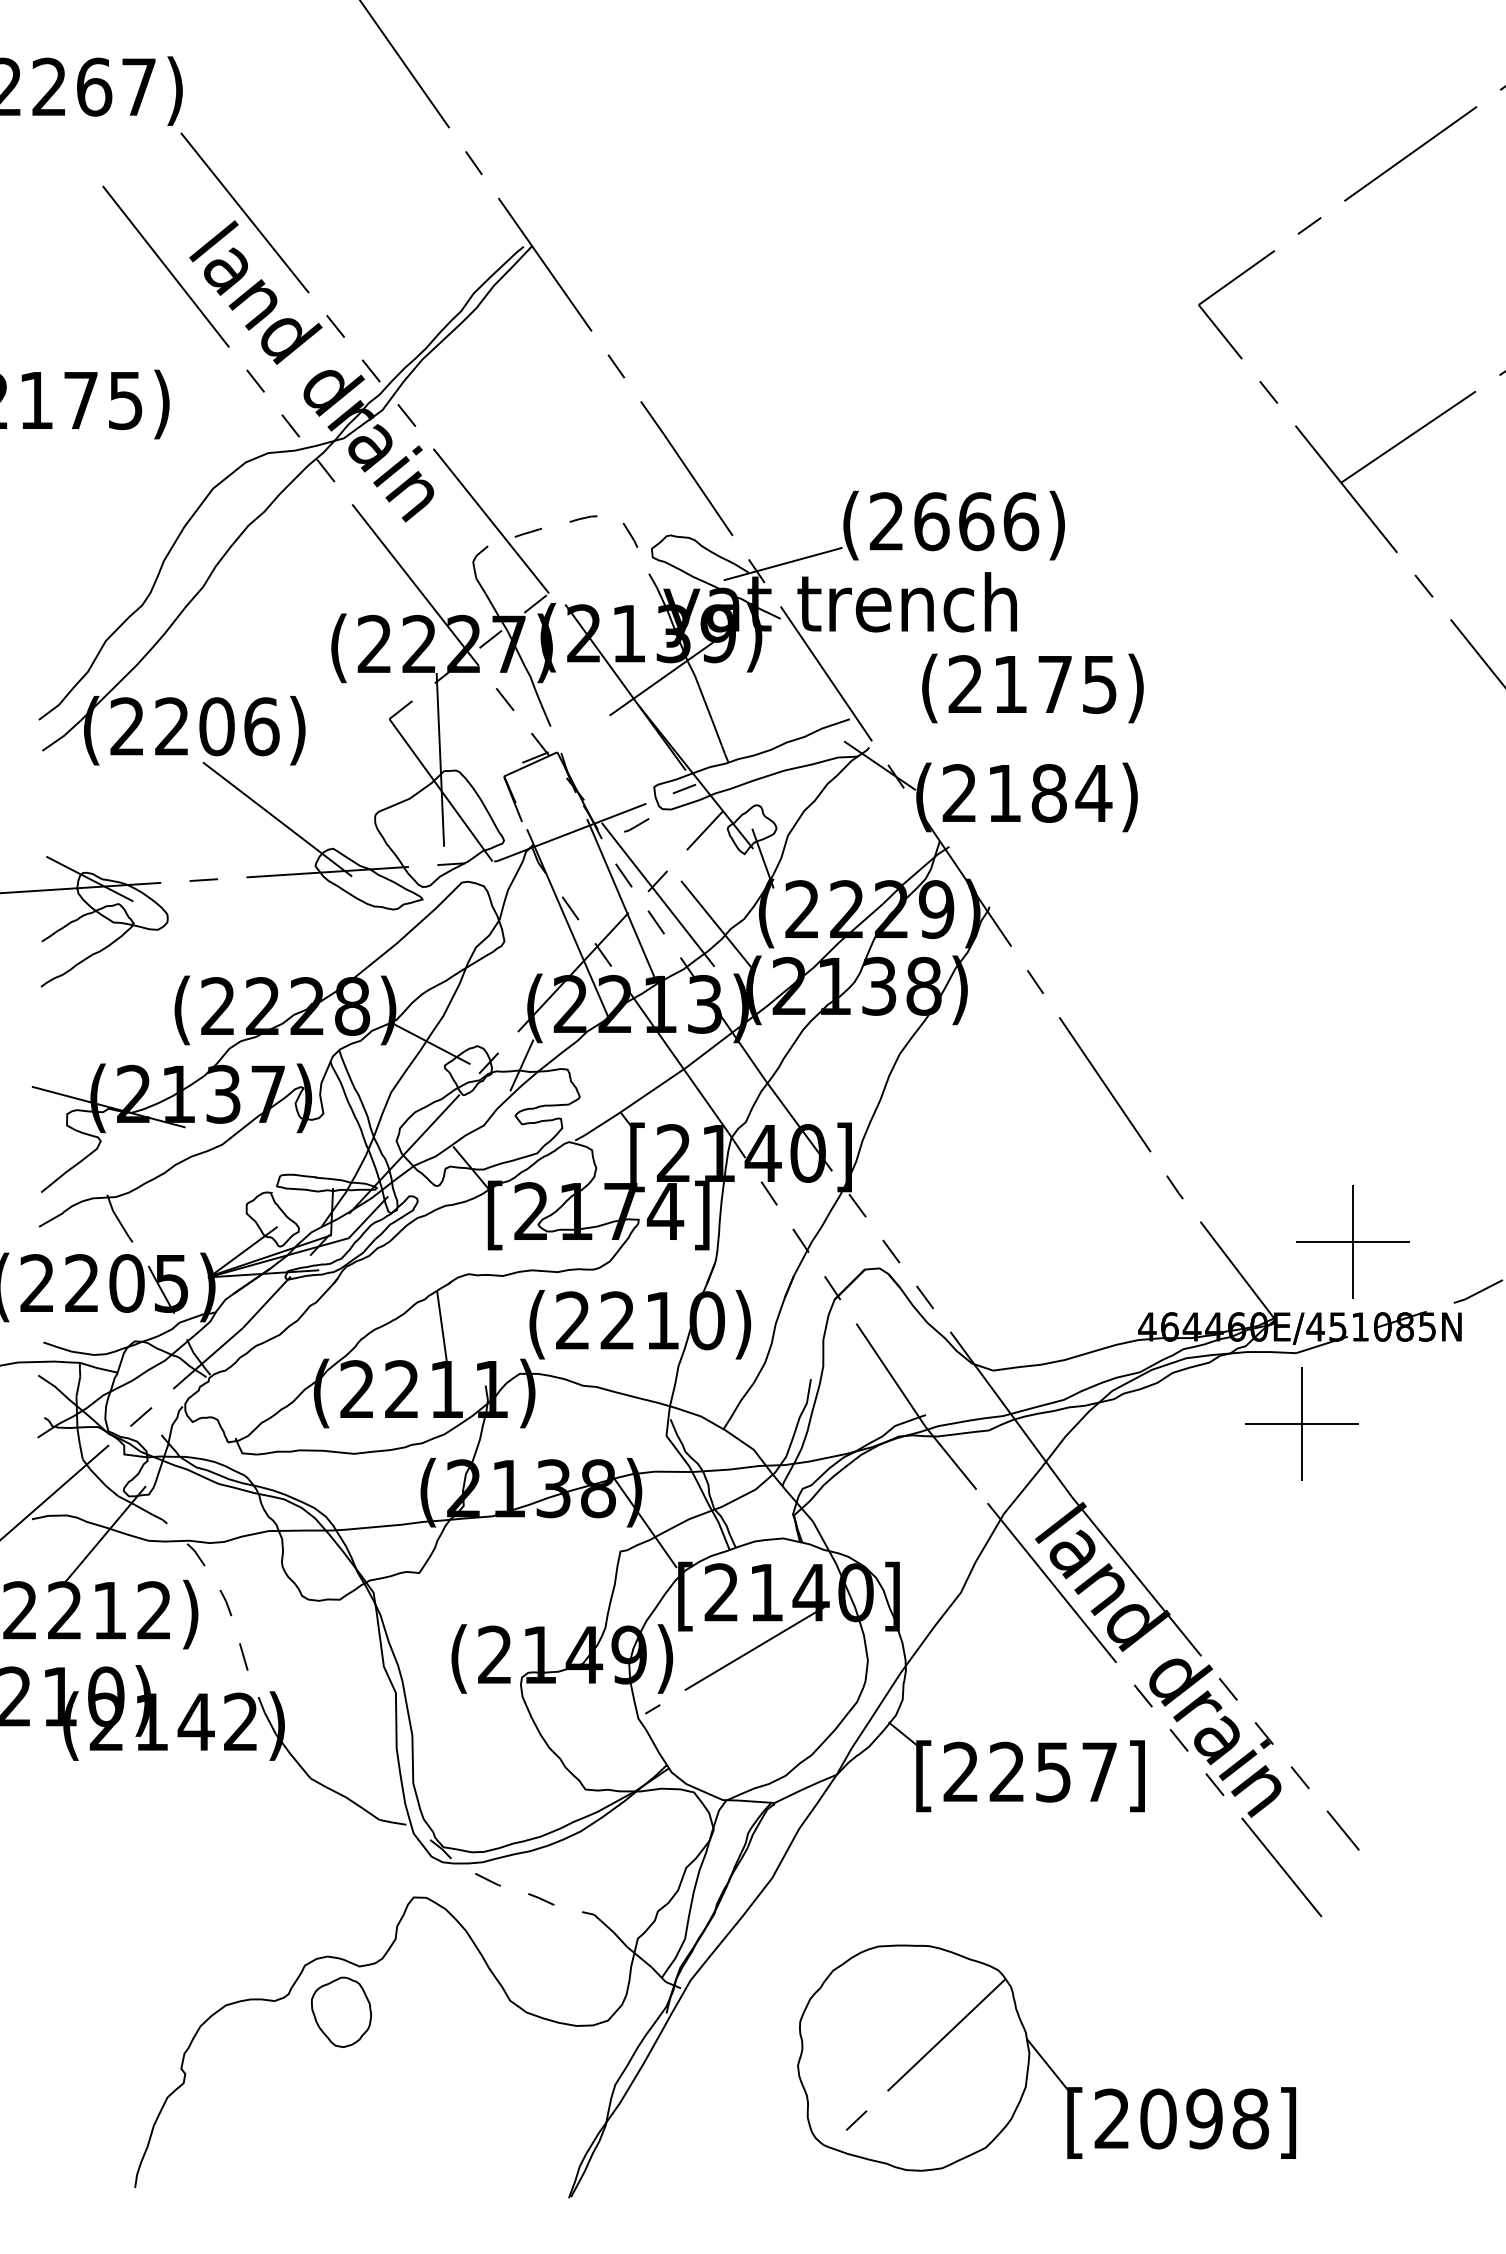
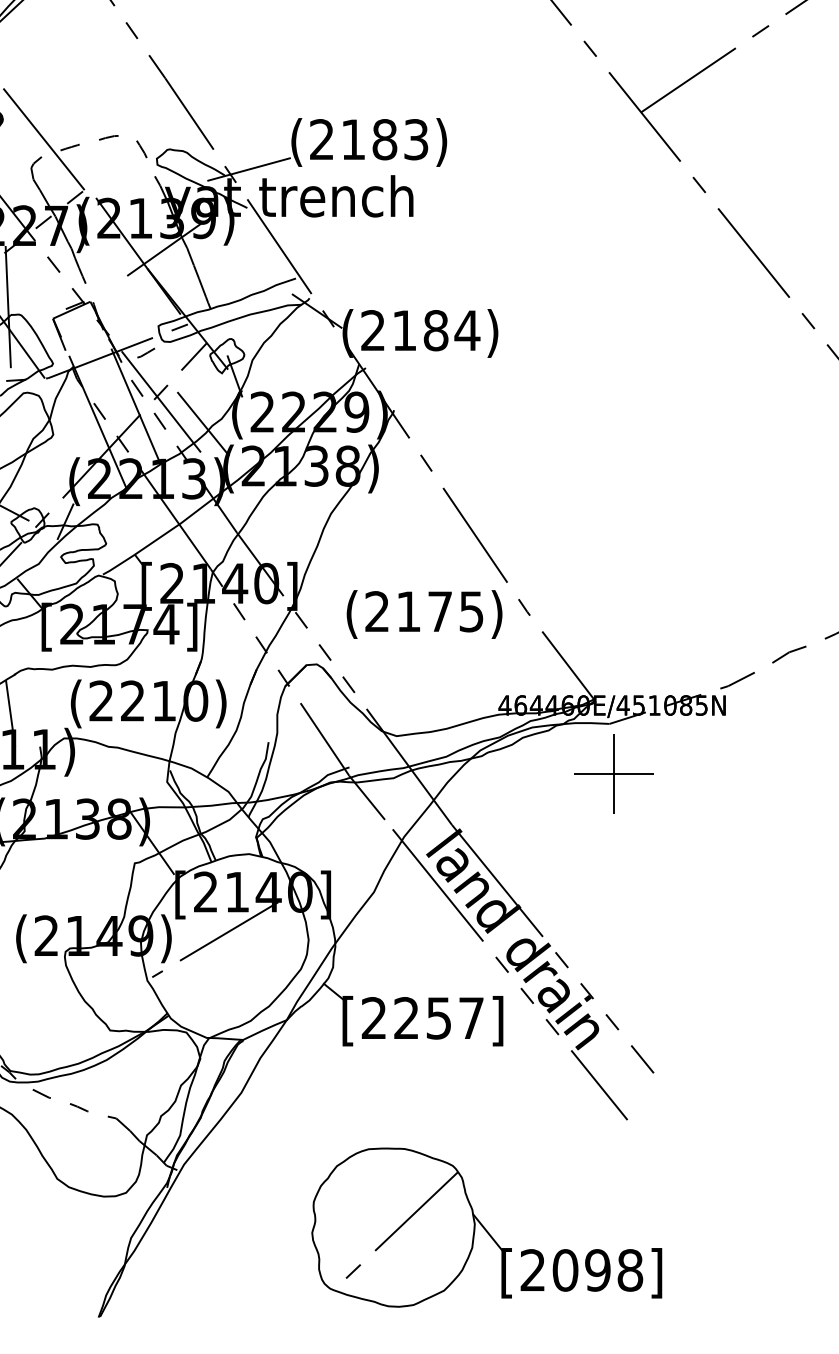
text: (976, 521) -> (384, 139), (2666) -> (2183)
text: (1032, 688) -> (424, 614), moved
part: (1352, 1241) -> (649, 645), removed
part: (1046, 2057) -> (486, 1227), moved

